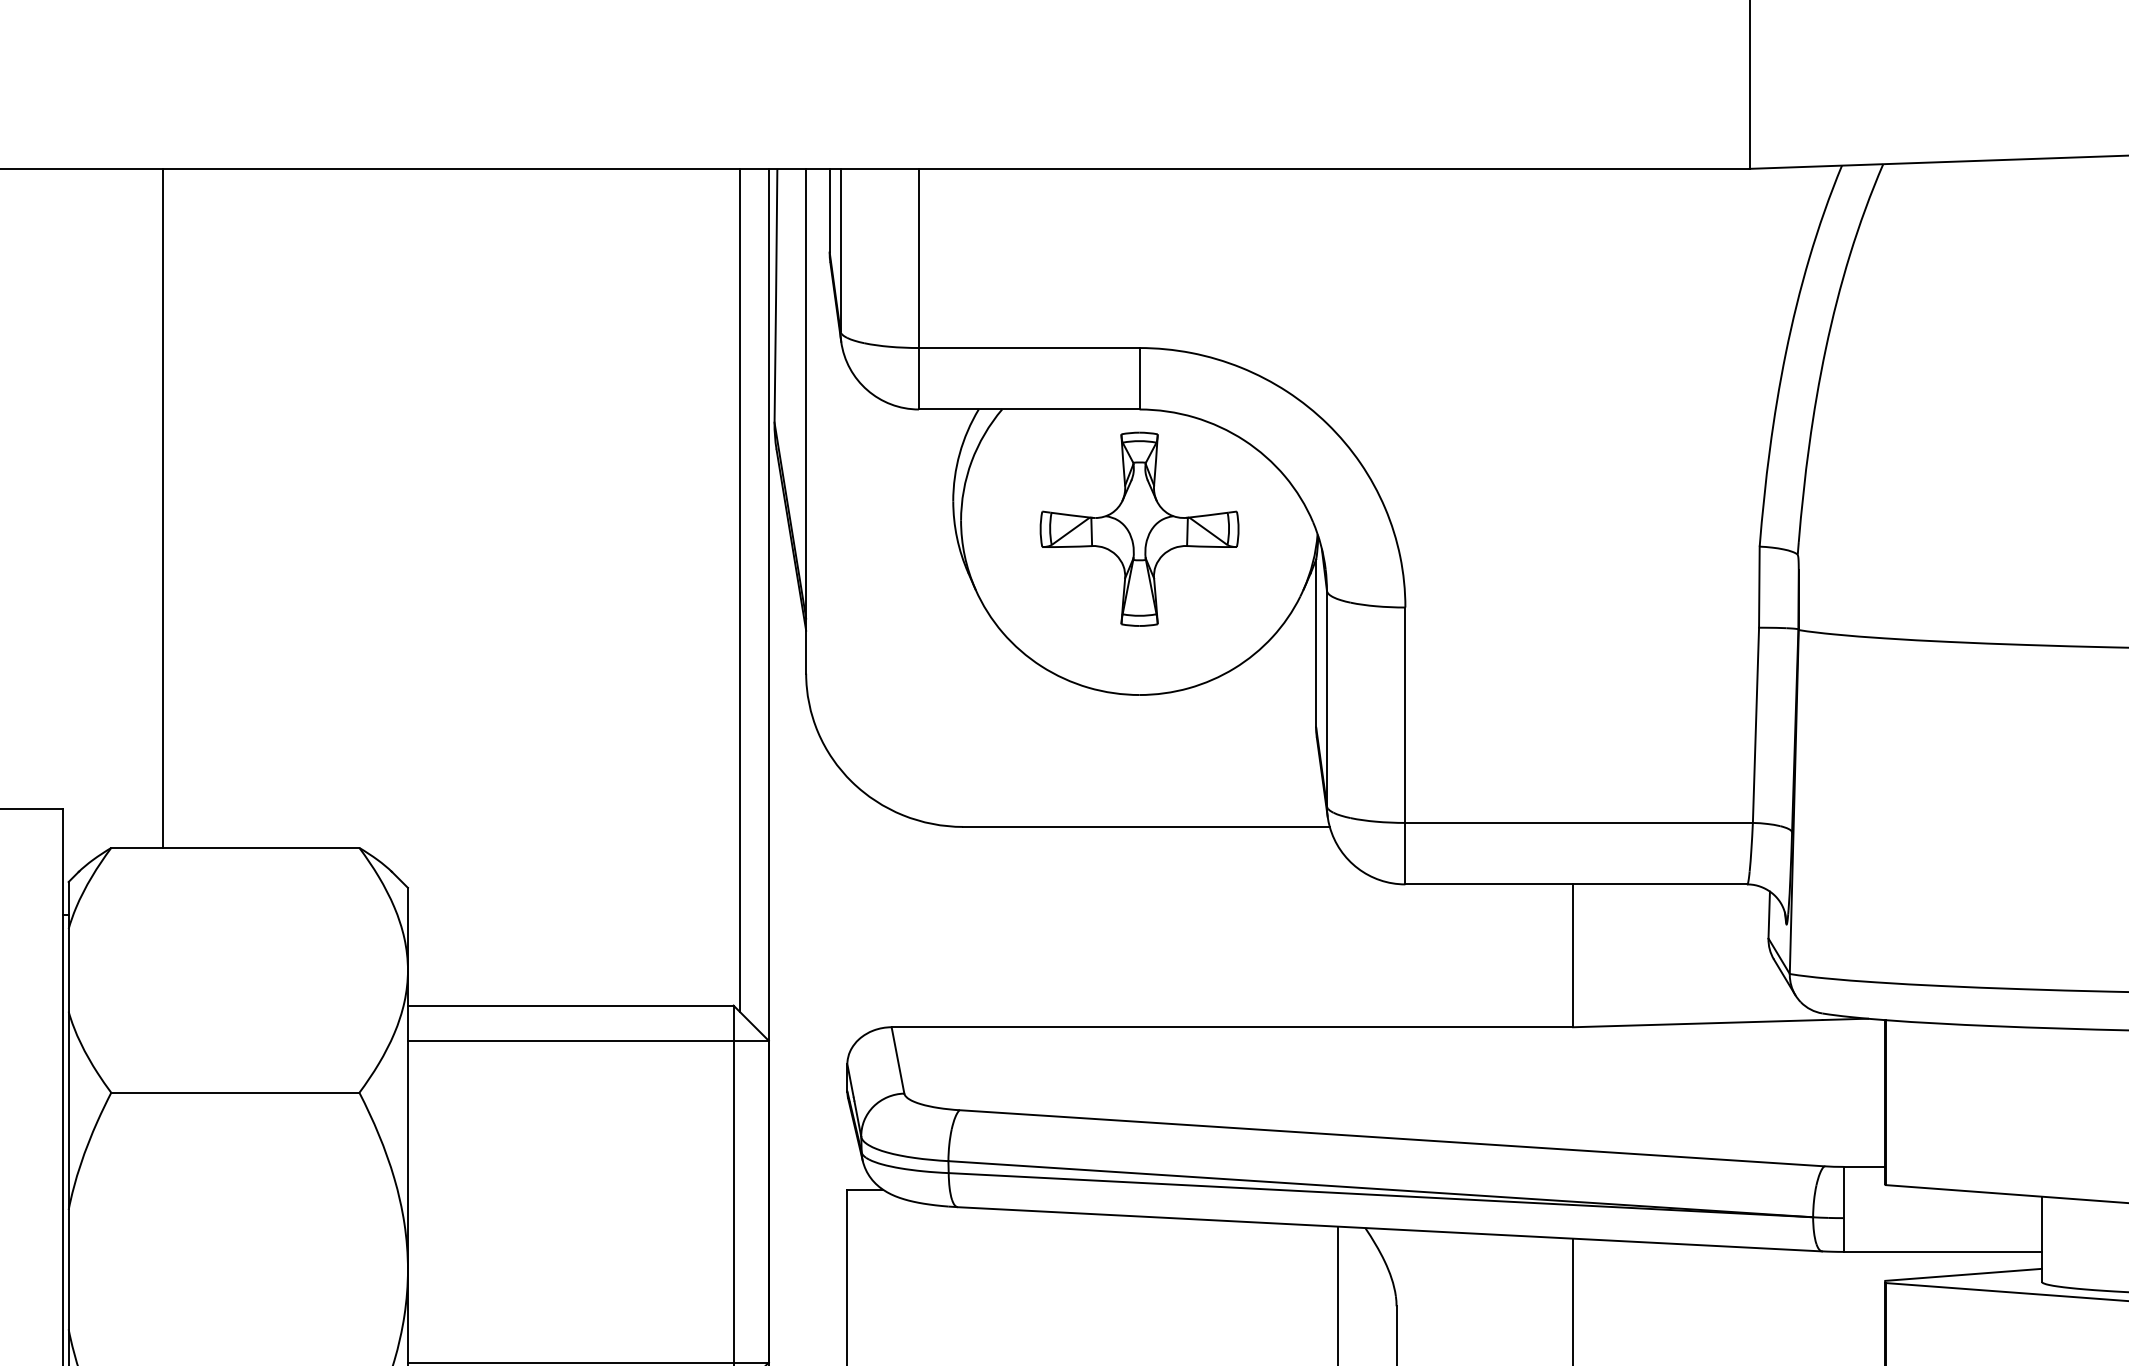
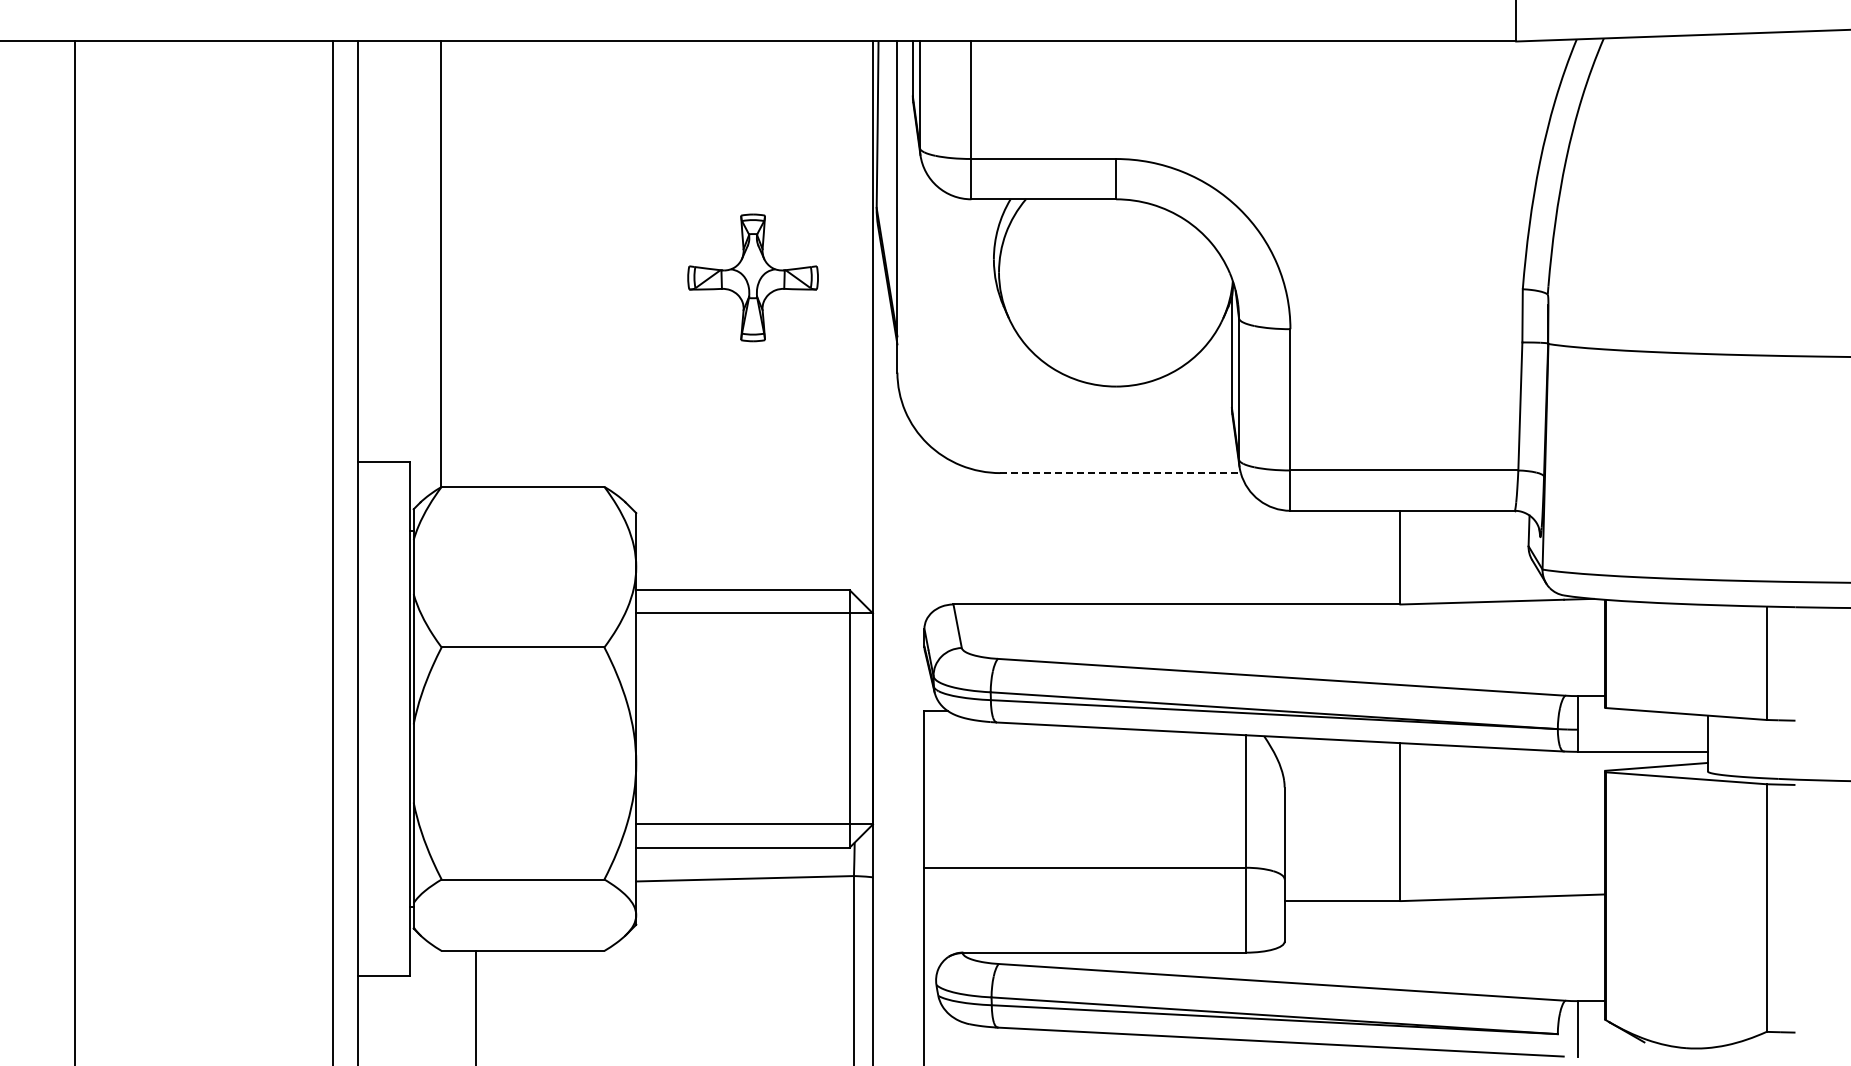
line: (162, 507) -> (440, 263), moved
part: (1138, 528) -> (752, 277), moved
line: (739, 589) -> (853, 317), removed
line: (1147, 827) -> (1121, 473), solid -> dashed

